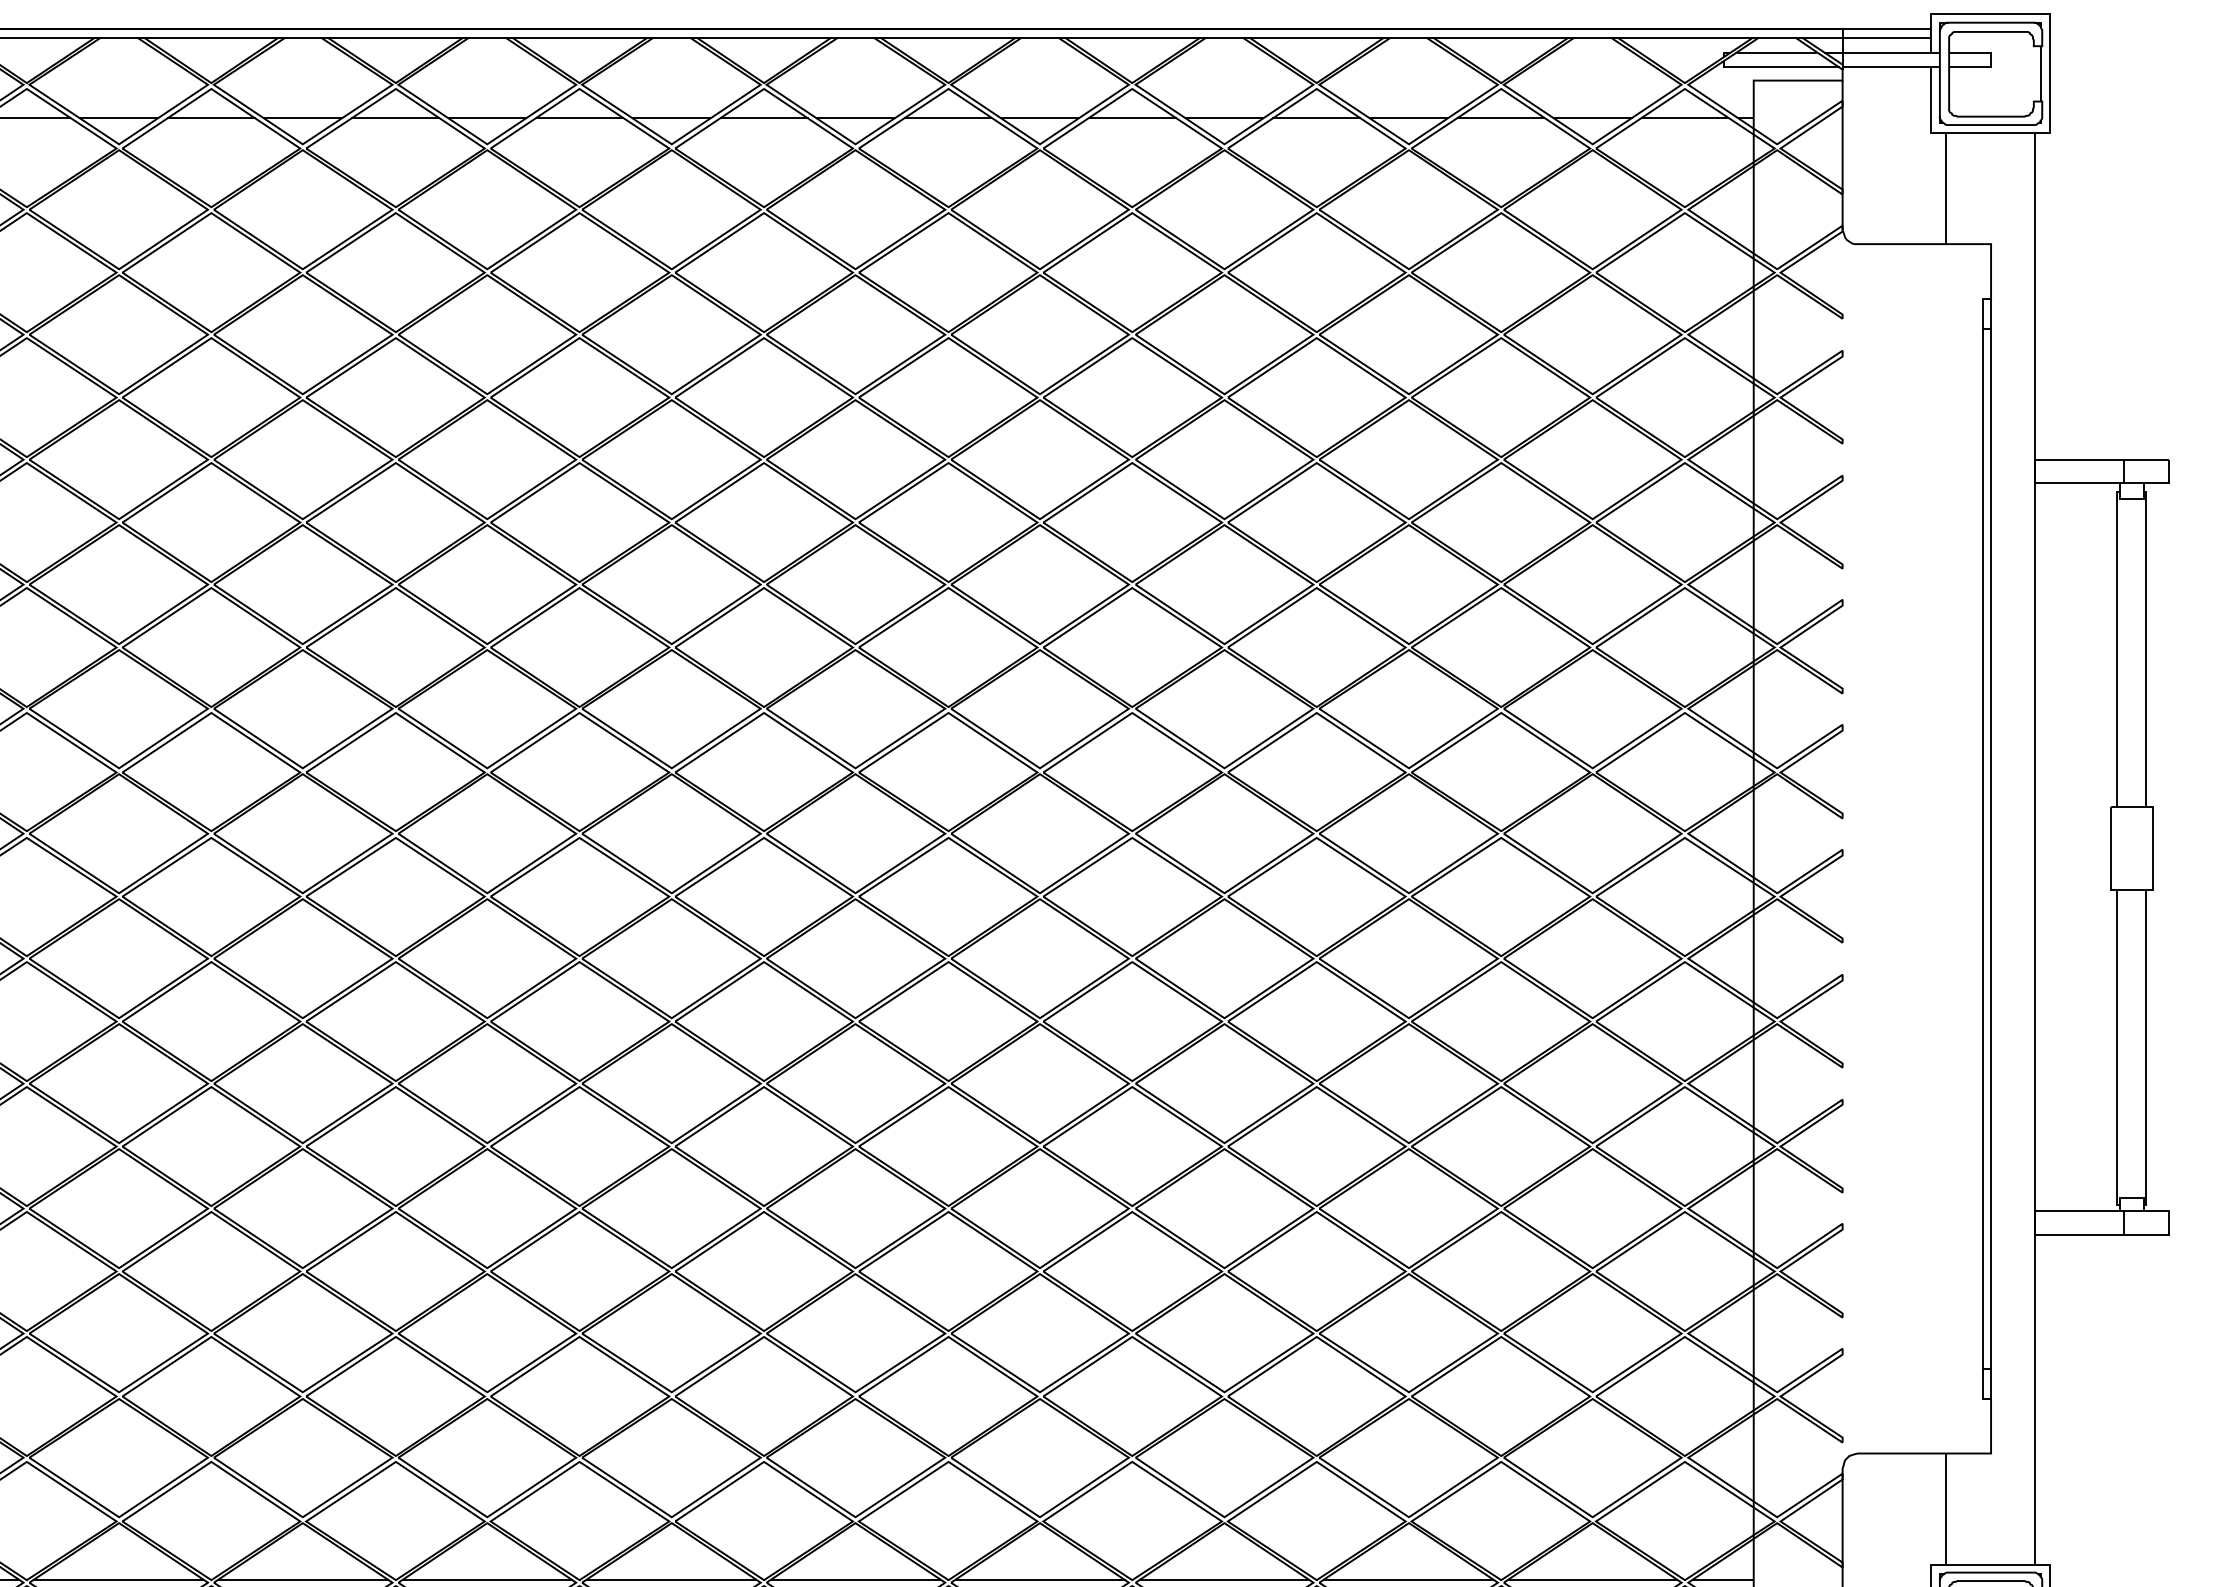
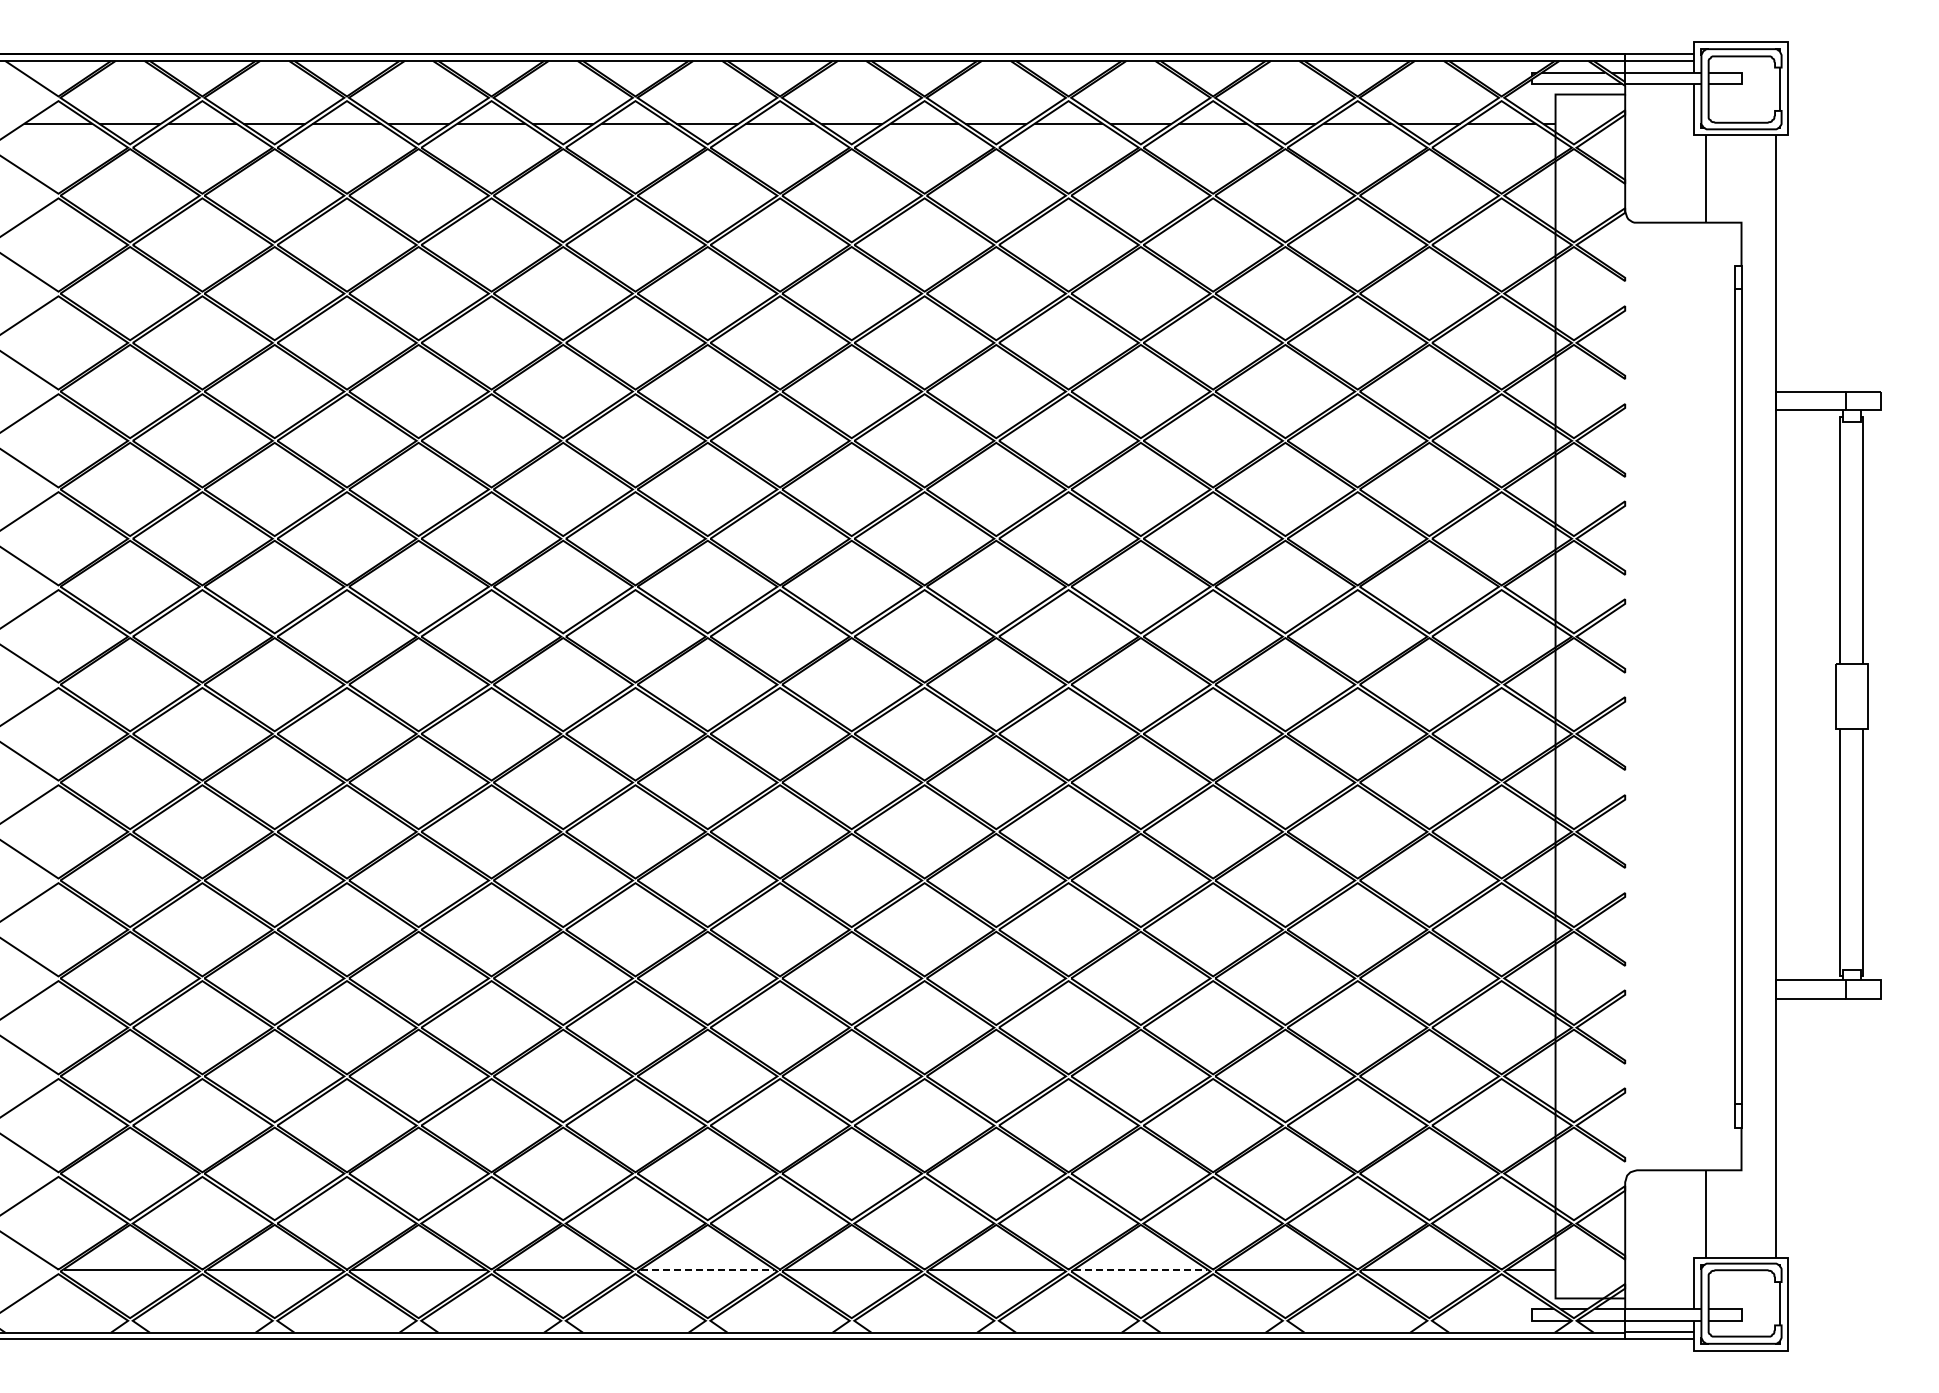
line: (671, 1580) -> (707, 1269), solid -> dashed
line: (1224, 1580) -> (1140, 1269), solid -> dashed

